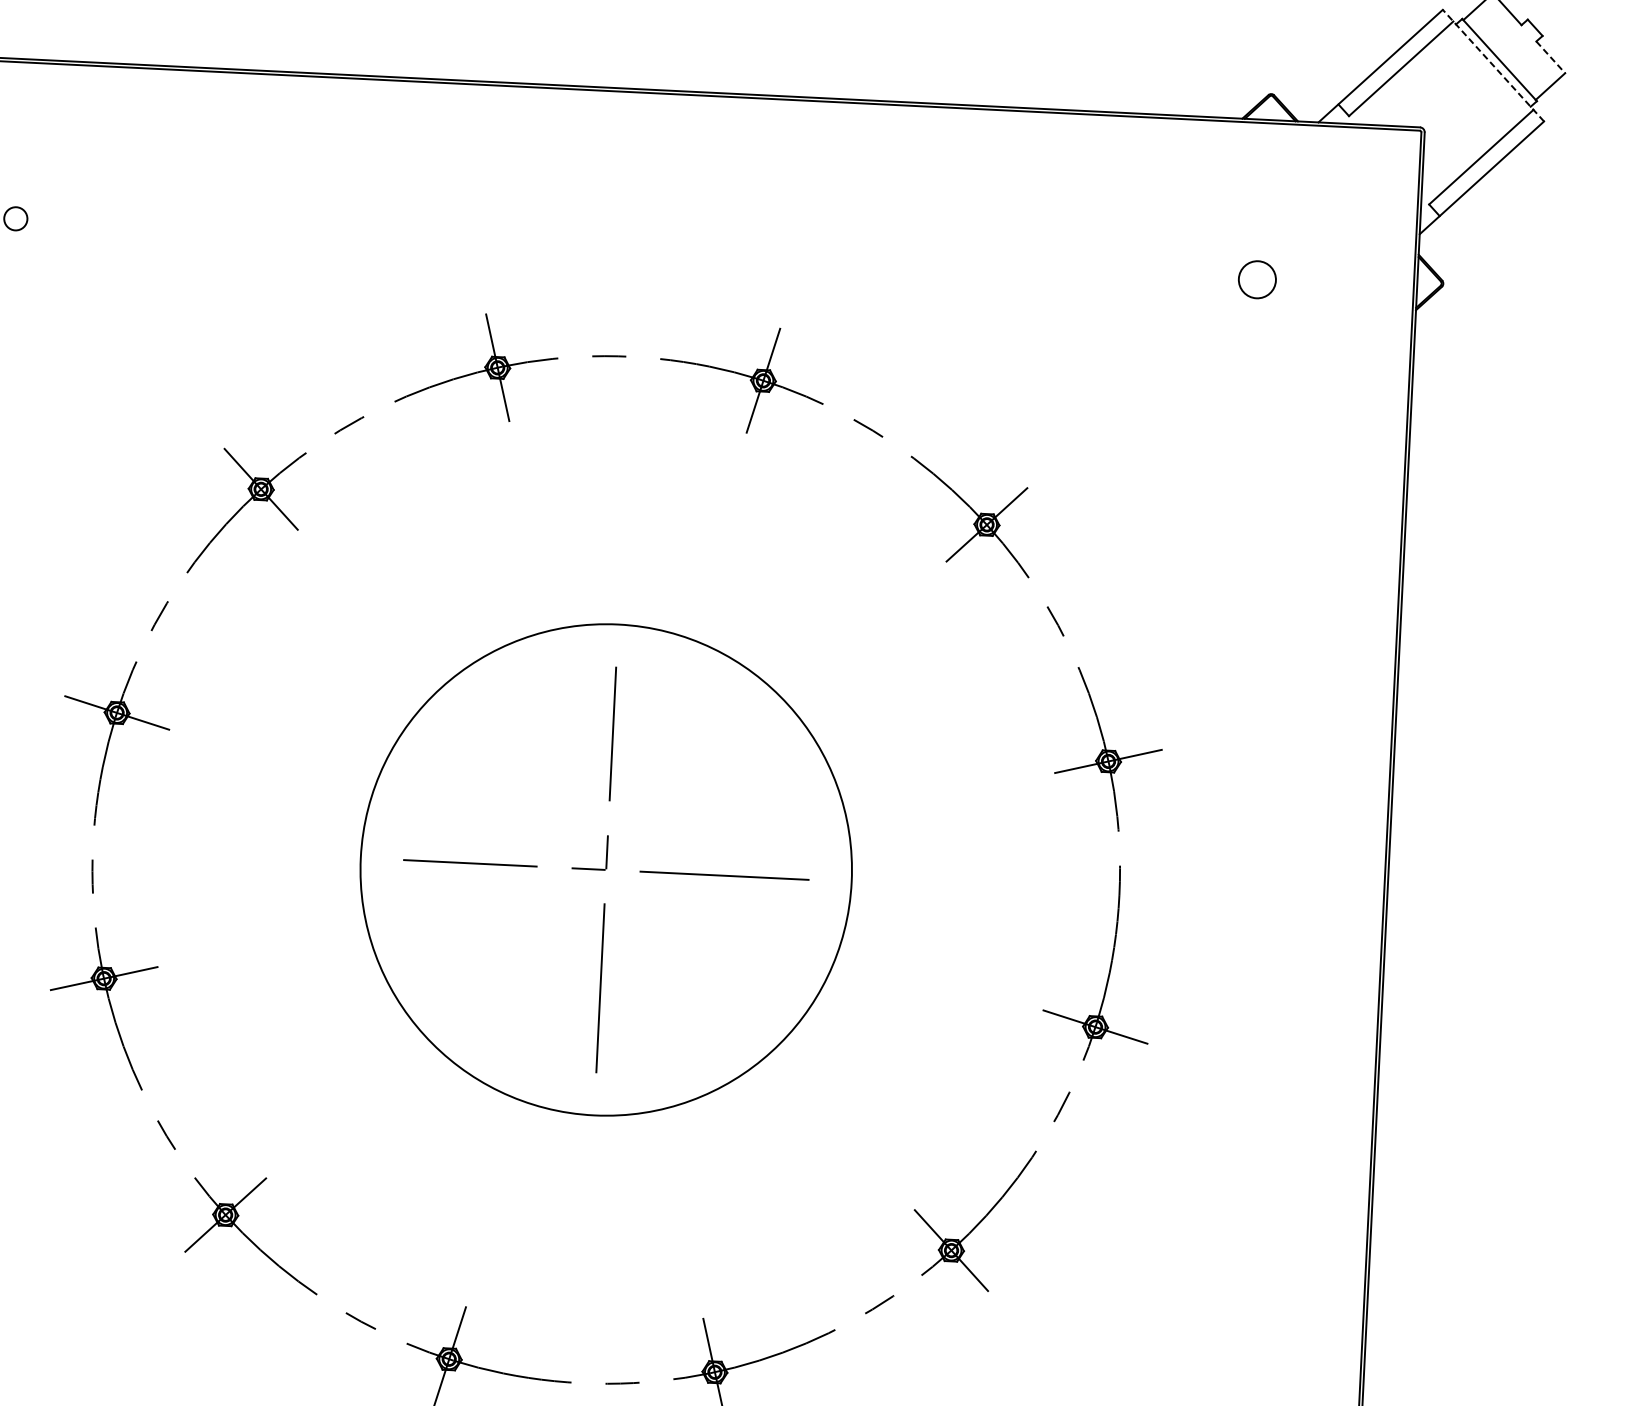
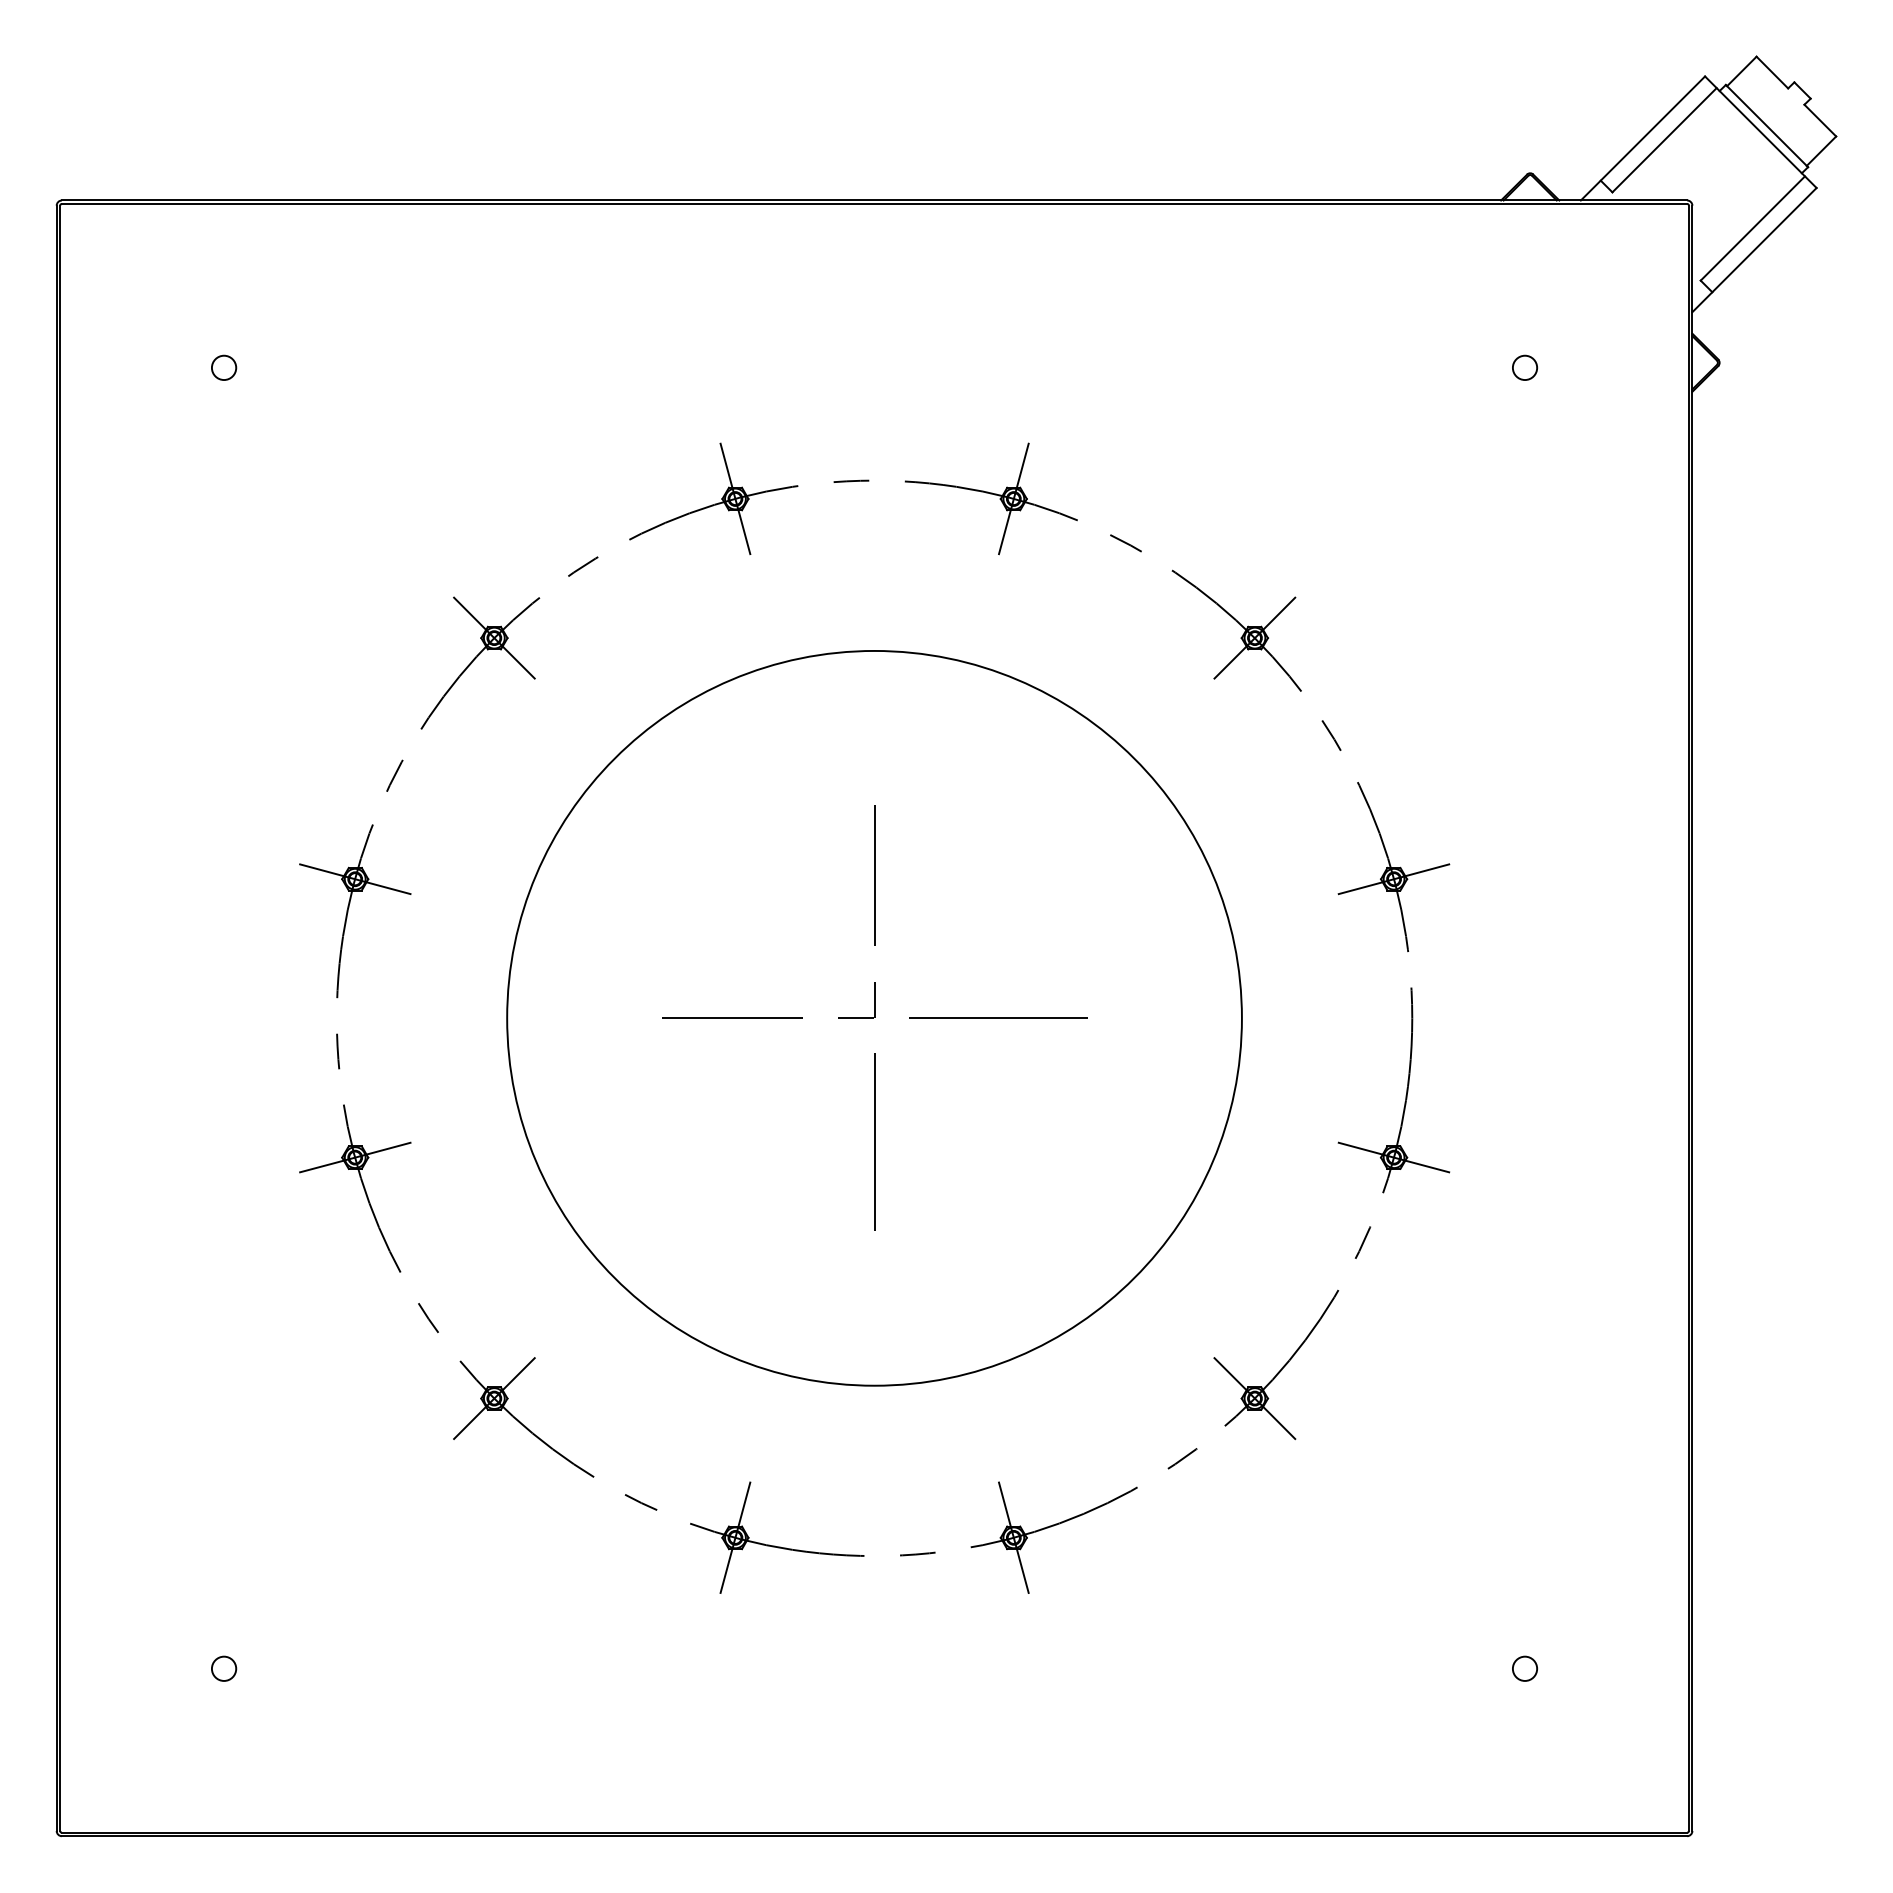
line: (1550, 57) -> (1820, 120), dashed -> solid
line: (1493, 65) -> (1760, 132), dashed -> solid
circle: (1256, 279) -> (1524, 367), size x0.62
circle: (606, 869) -> (874, 1017), size x1.43

